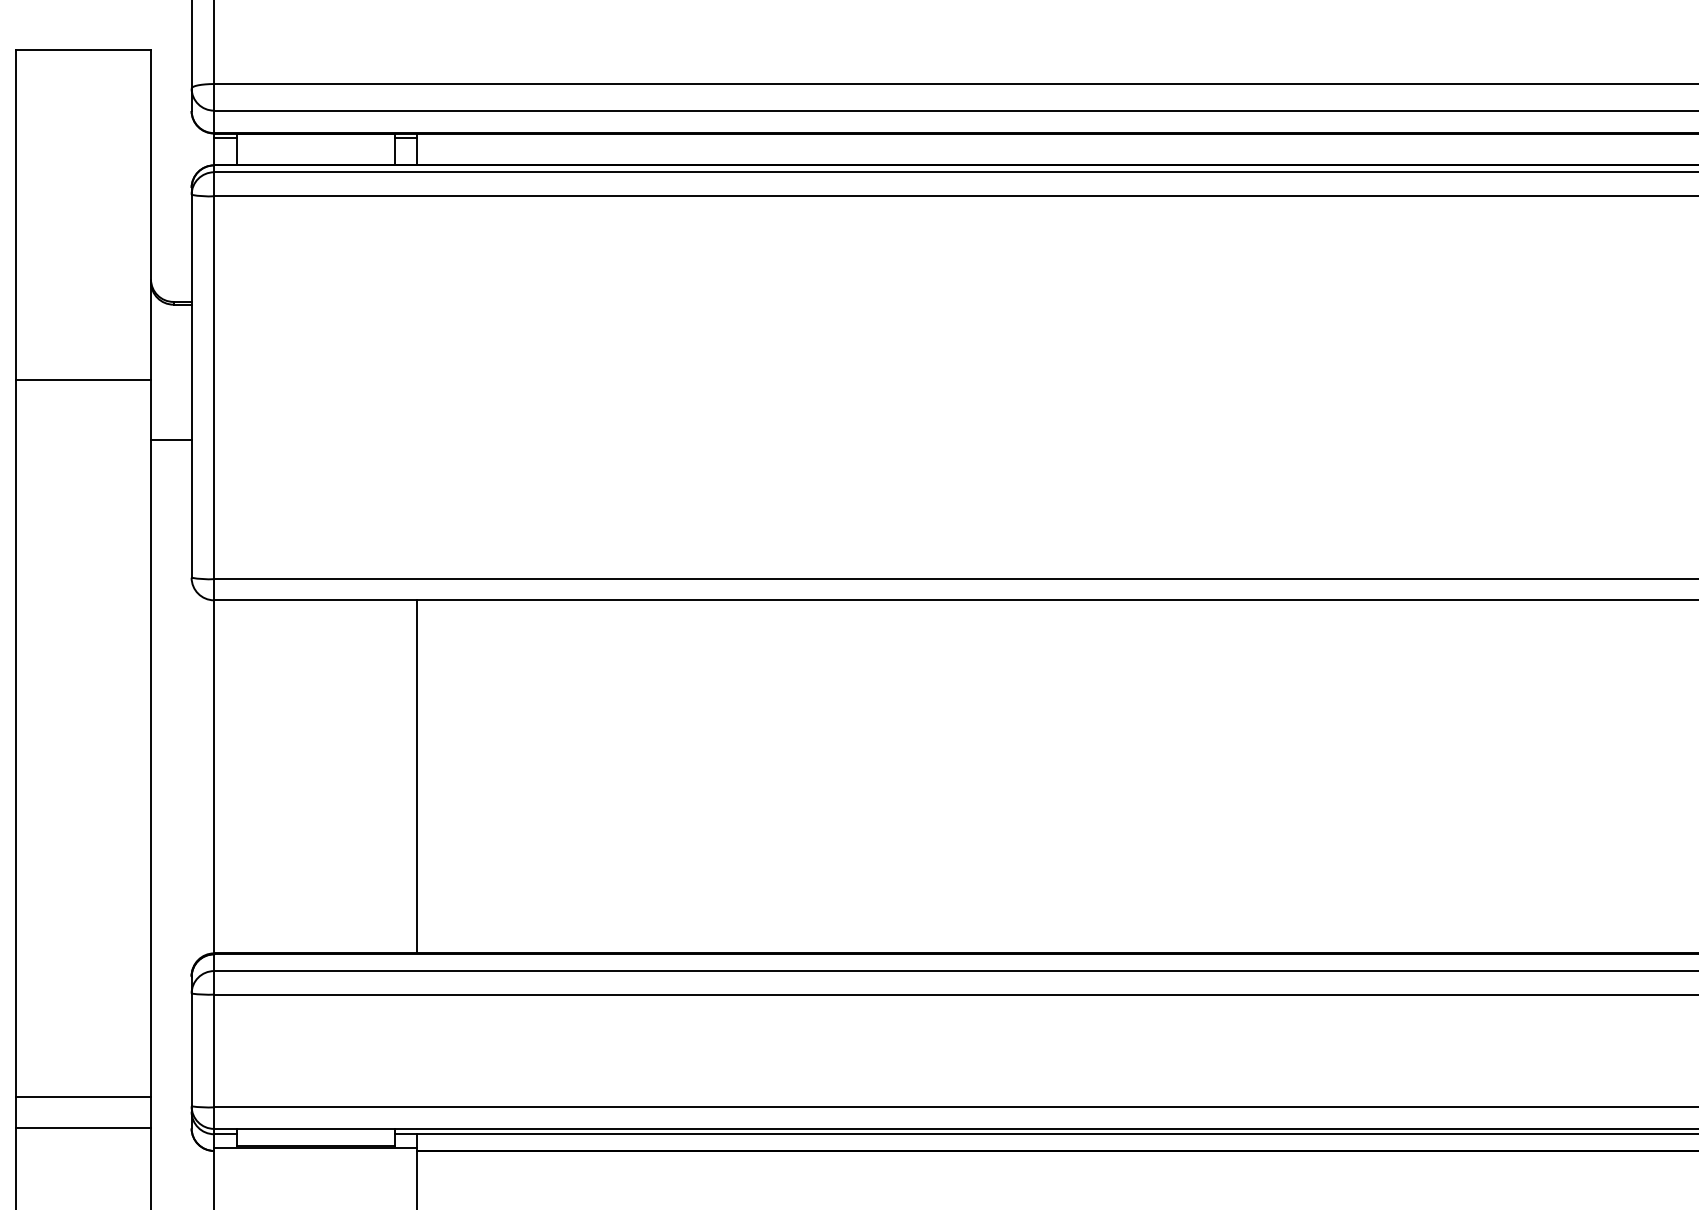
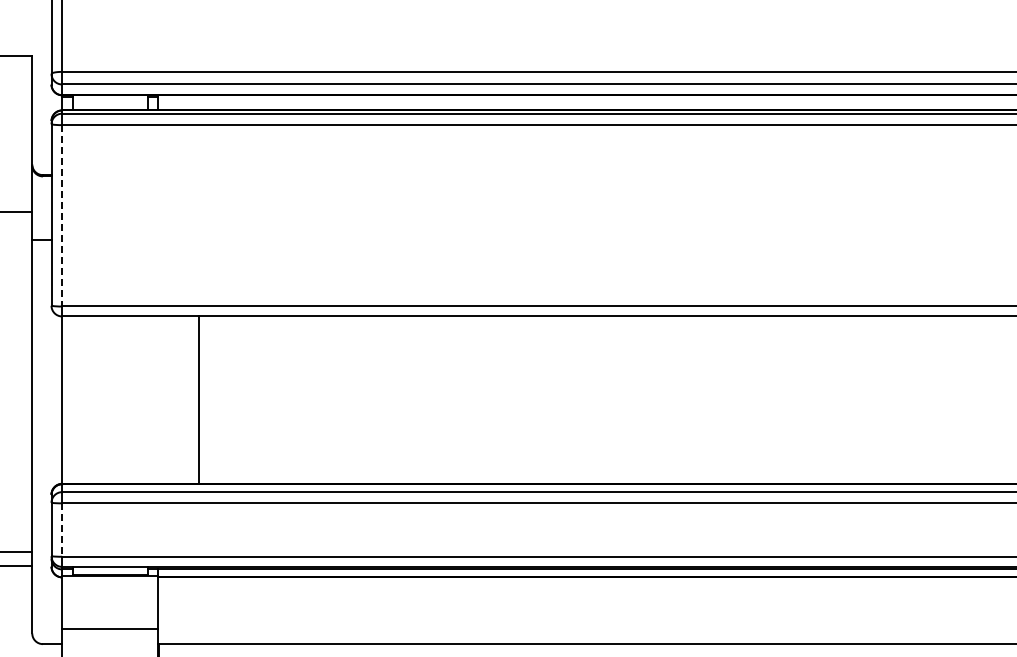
line: (214, 387) -> (62, 215), solid -> dashed
line: (417, 775) -> (199, 399), moved
line: (214, 1049) -> (62, 529), solid -> dashed

